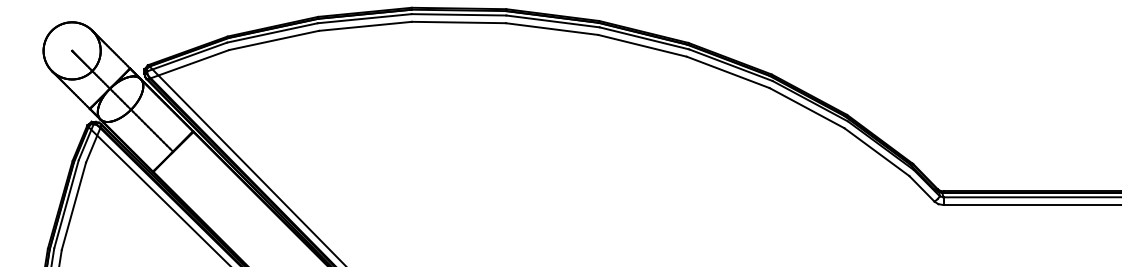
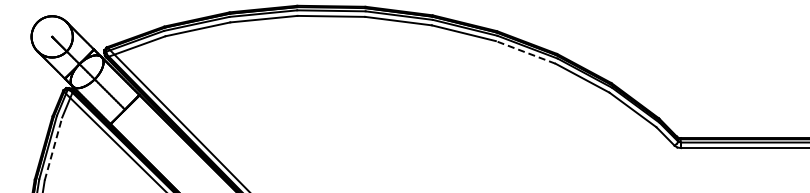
line: (727, 72) -> (525, 52), solid -> dashed
line: (73, 206) -> (53, 149), solid -> dashed

